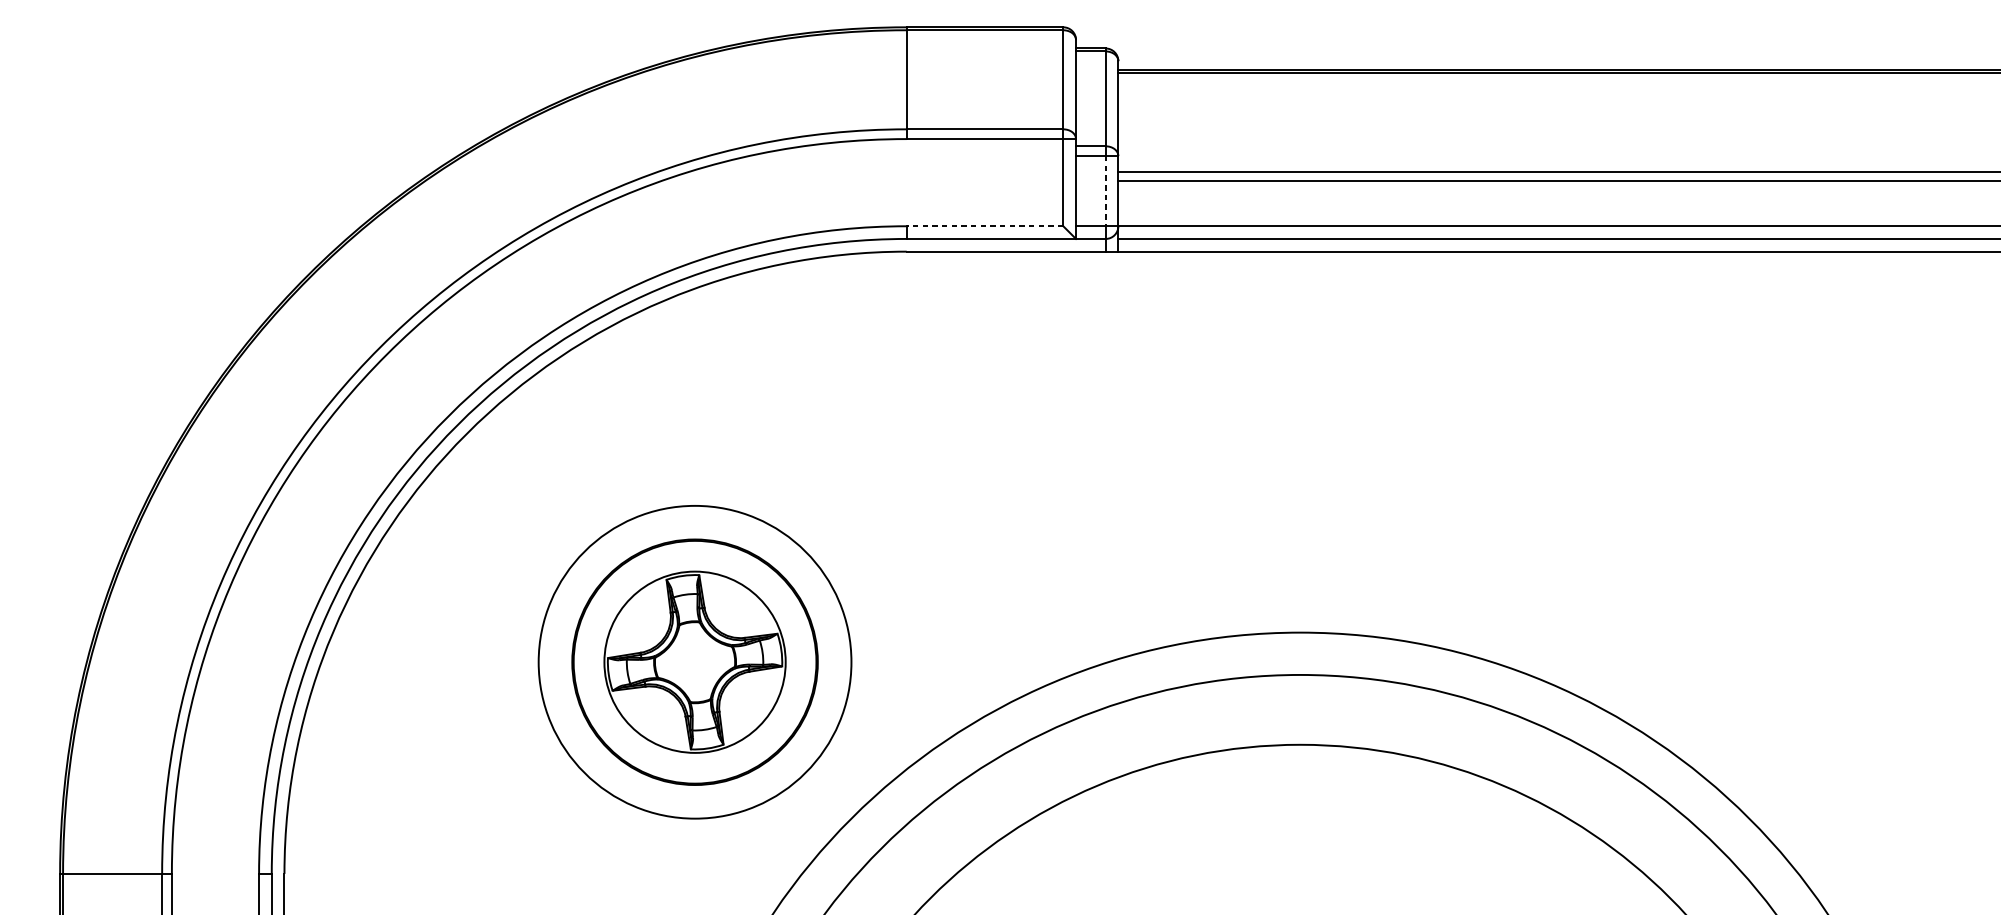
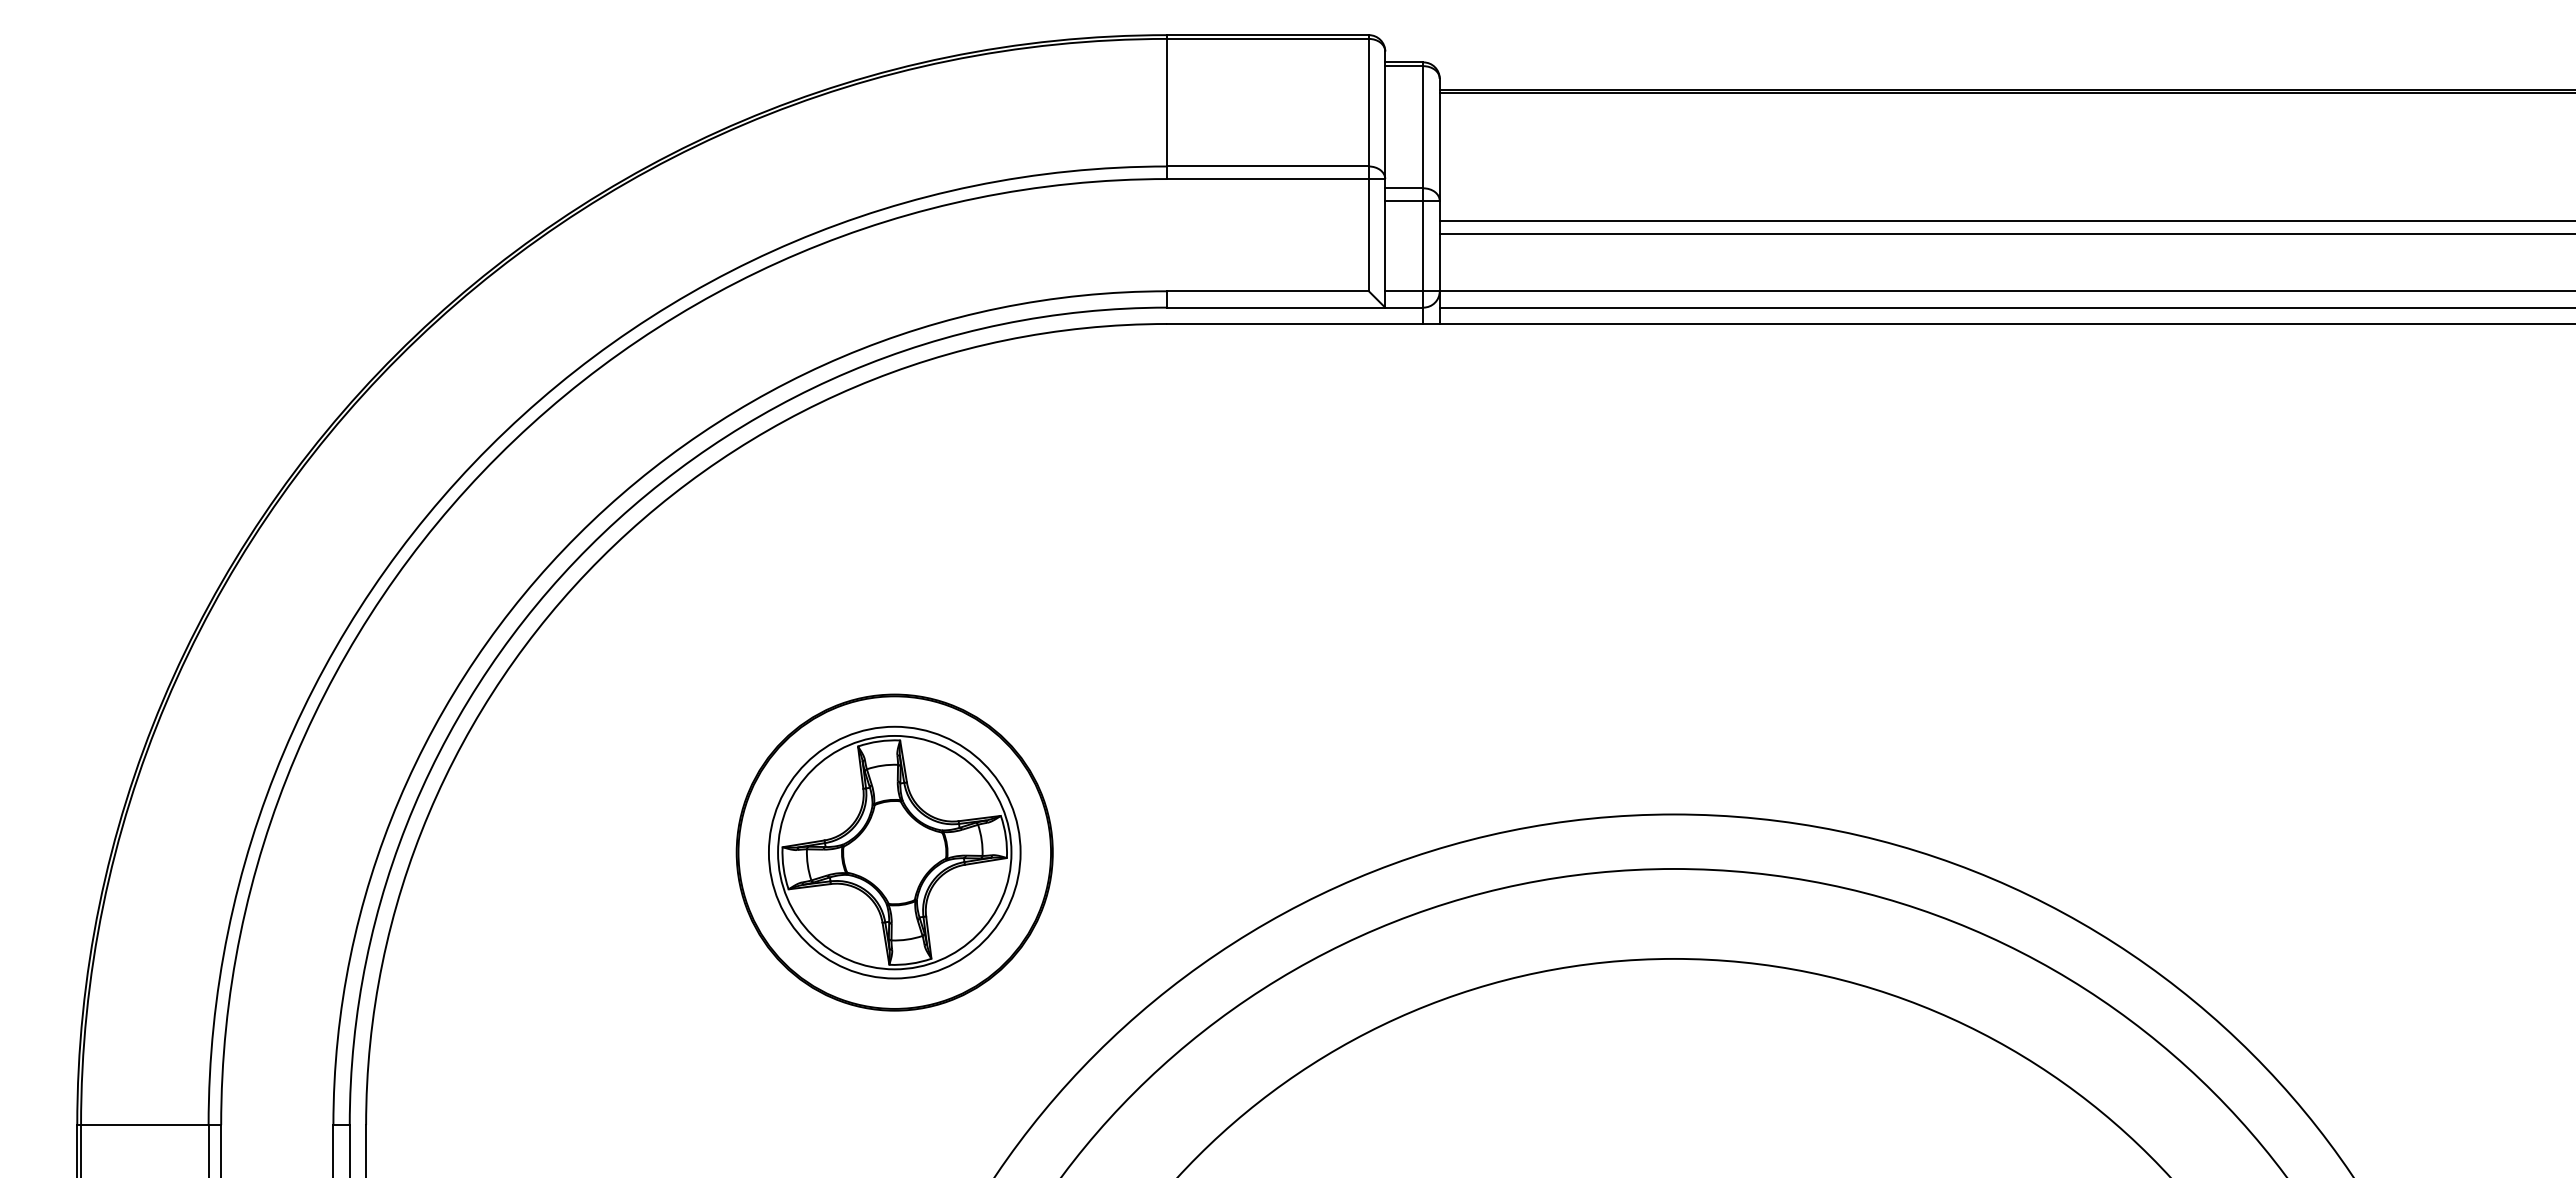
line: (1105, 191) -> (1423, 246), dashed -> solid
line: (985, 226) -> (1268, 291), dashed -> solid
circle: (694, 662) -> (894, 852), size x0.62

